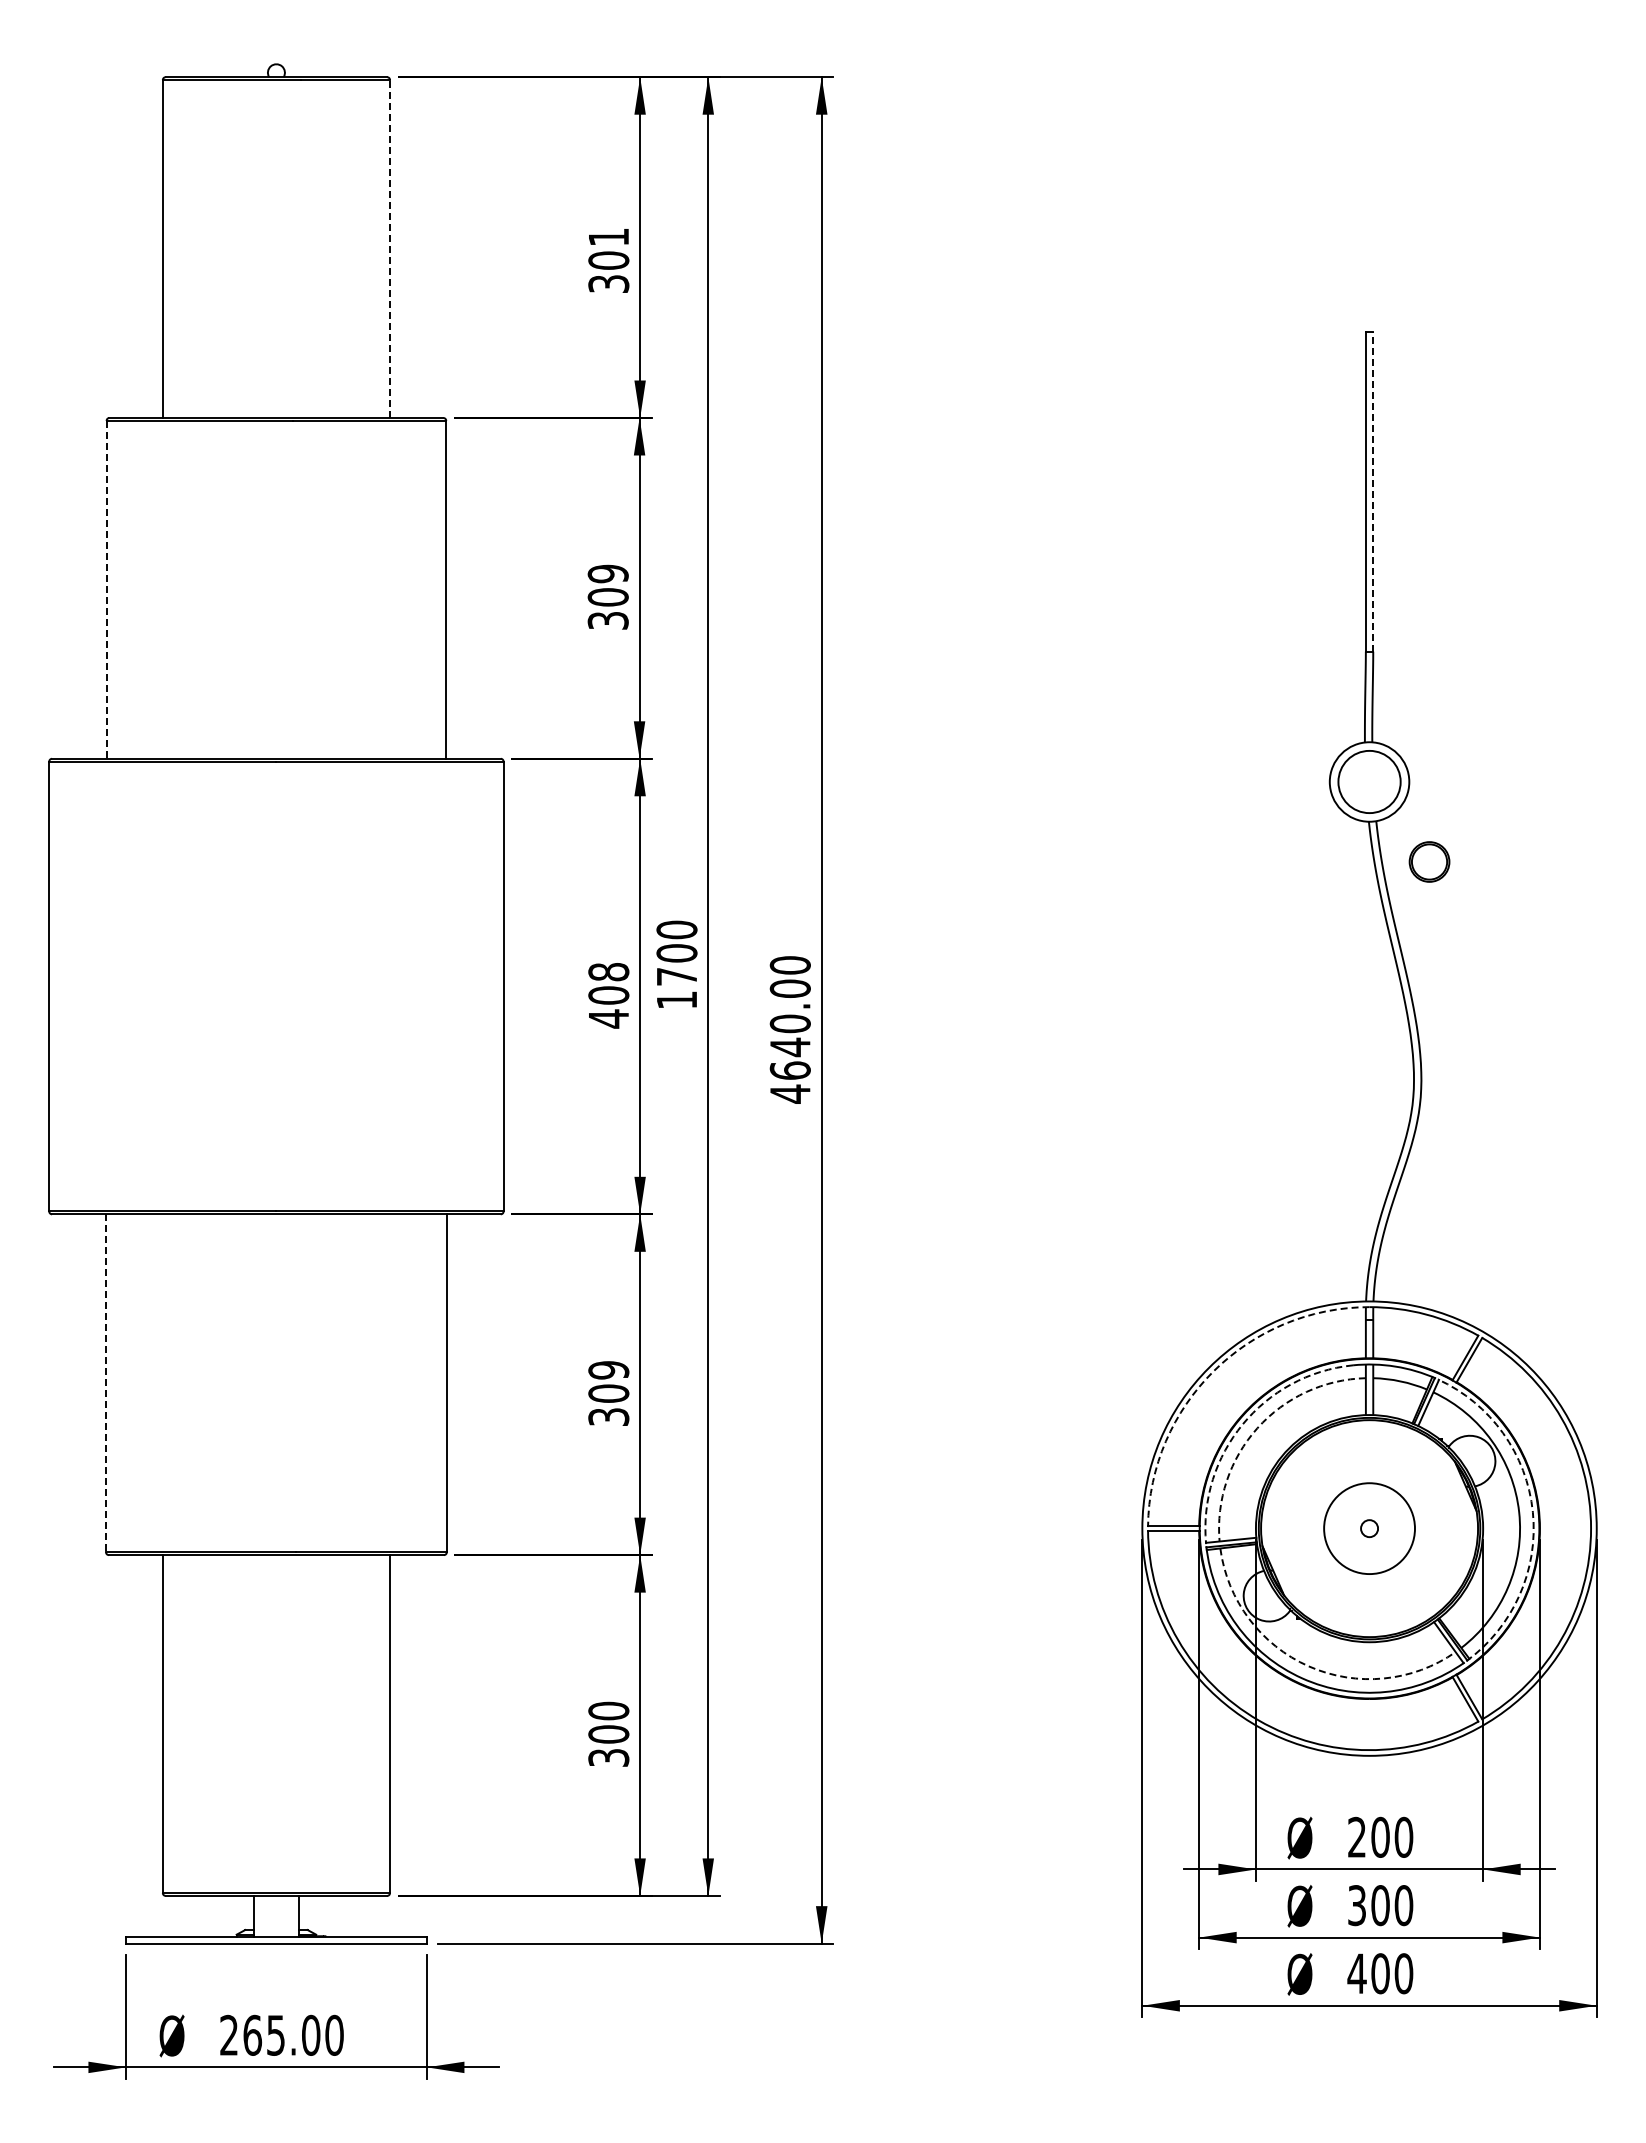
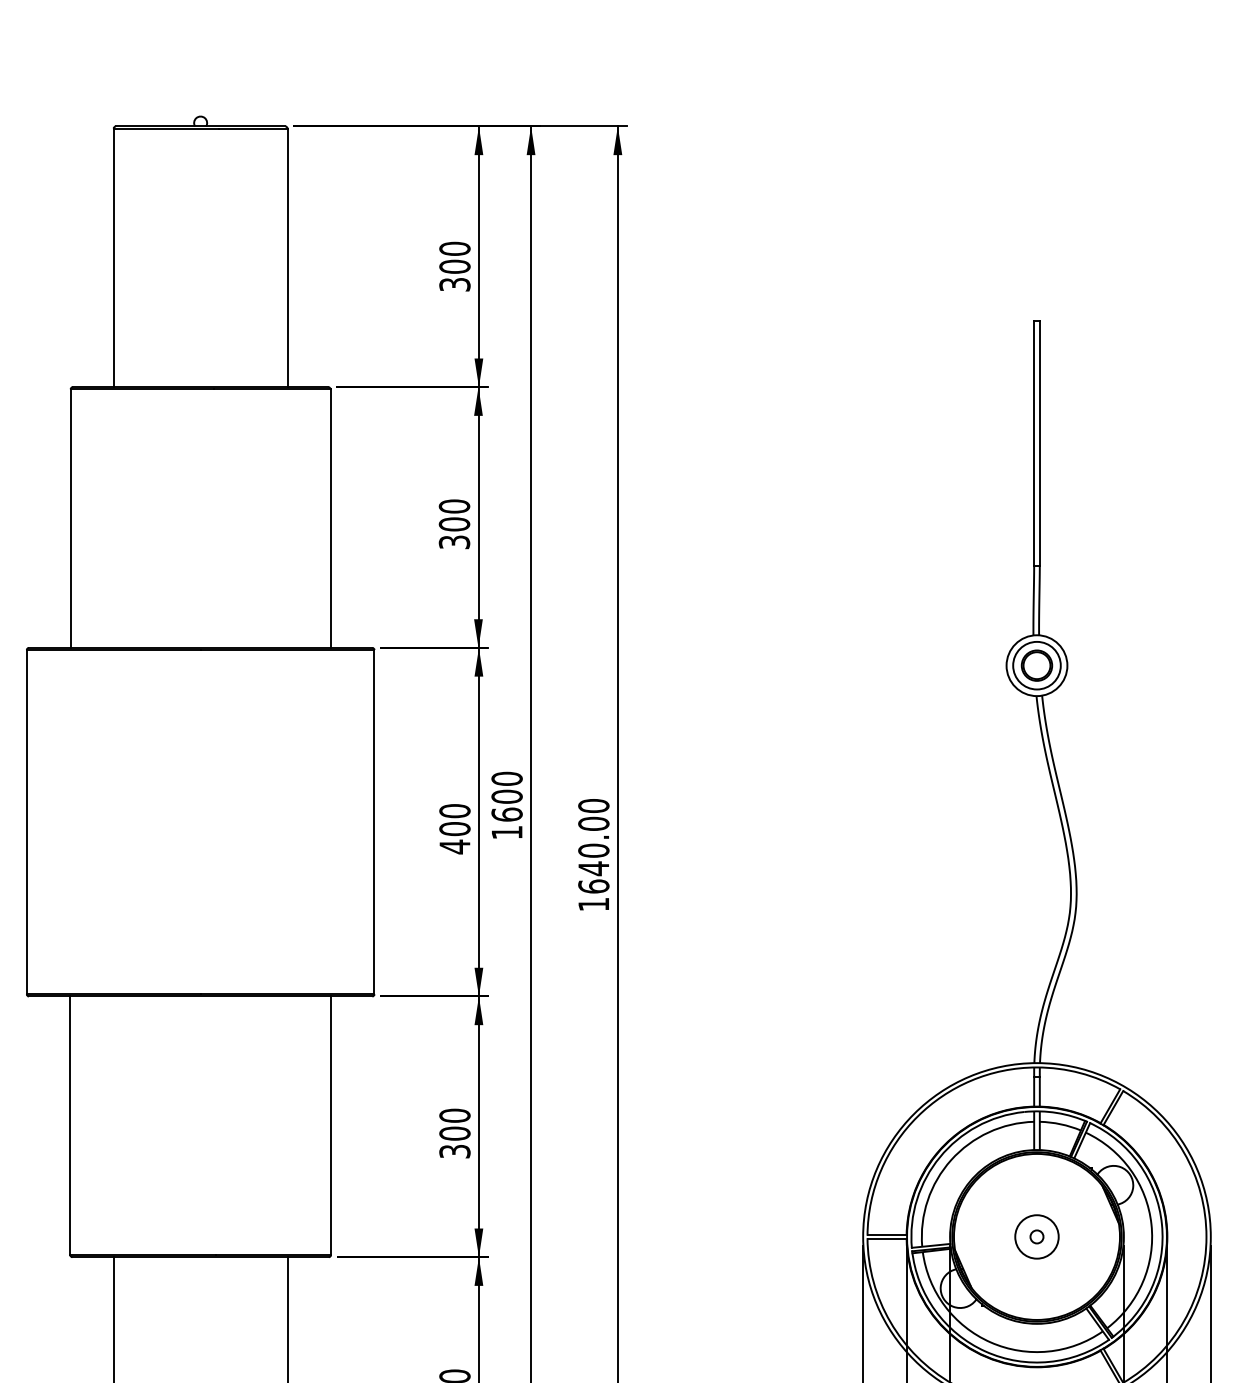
text: (608, 237) -> (454, 249), 301 -> 300
line: (390, 249) -> (287, 258), dashed -> solid
line: (1373, 491) -> (1040, 443), dashed -> solid
text: (608, 573) -> (454, 506), 309 -> 300
line: (106, 589) -> (70, 518), dashed -> solid
part: (1429, 861) -> (1036, 665), moved
text: (608, 971) -> (454, 810), 408 -> 400
text: (676, 976) -> (506, 814), 1700 -> 1600
text: (790, 1093) -> (593, 904), 4640.00 -> 1640.00
text: (608, 1370) -> (454, 1115), 309 -> 300
arc: (1213, 1371) -> (917, 1116), dashed -> solid
line: (106, 1383) -> (70, 1125), dashed -> solid
arc: (1242, 1424) -> (939, 1157), dashed -> solid
arc: (1257, 1428) -> (951, 1160), dashed -> solid
arc: (1532, 1512) -> (1161, 1224), dashed -> solid
circle: (1369, 1528) -> (1036, 1236), size x0.62
arc: (1308, 1666) -> (990, 1342), dashed -> solid

